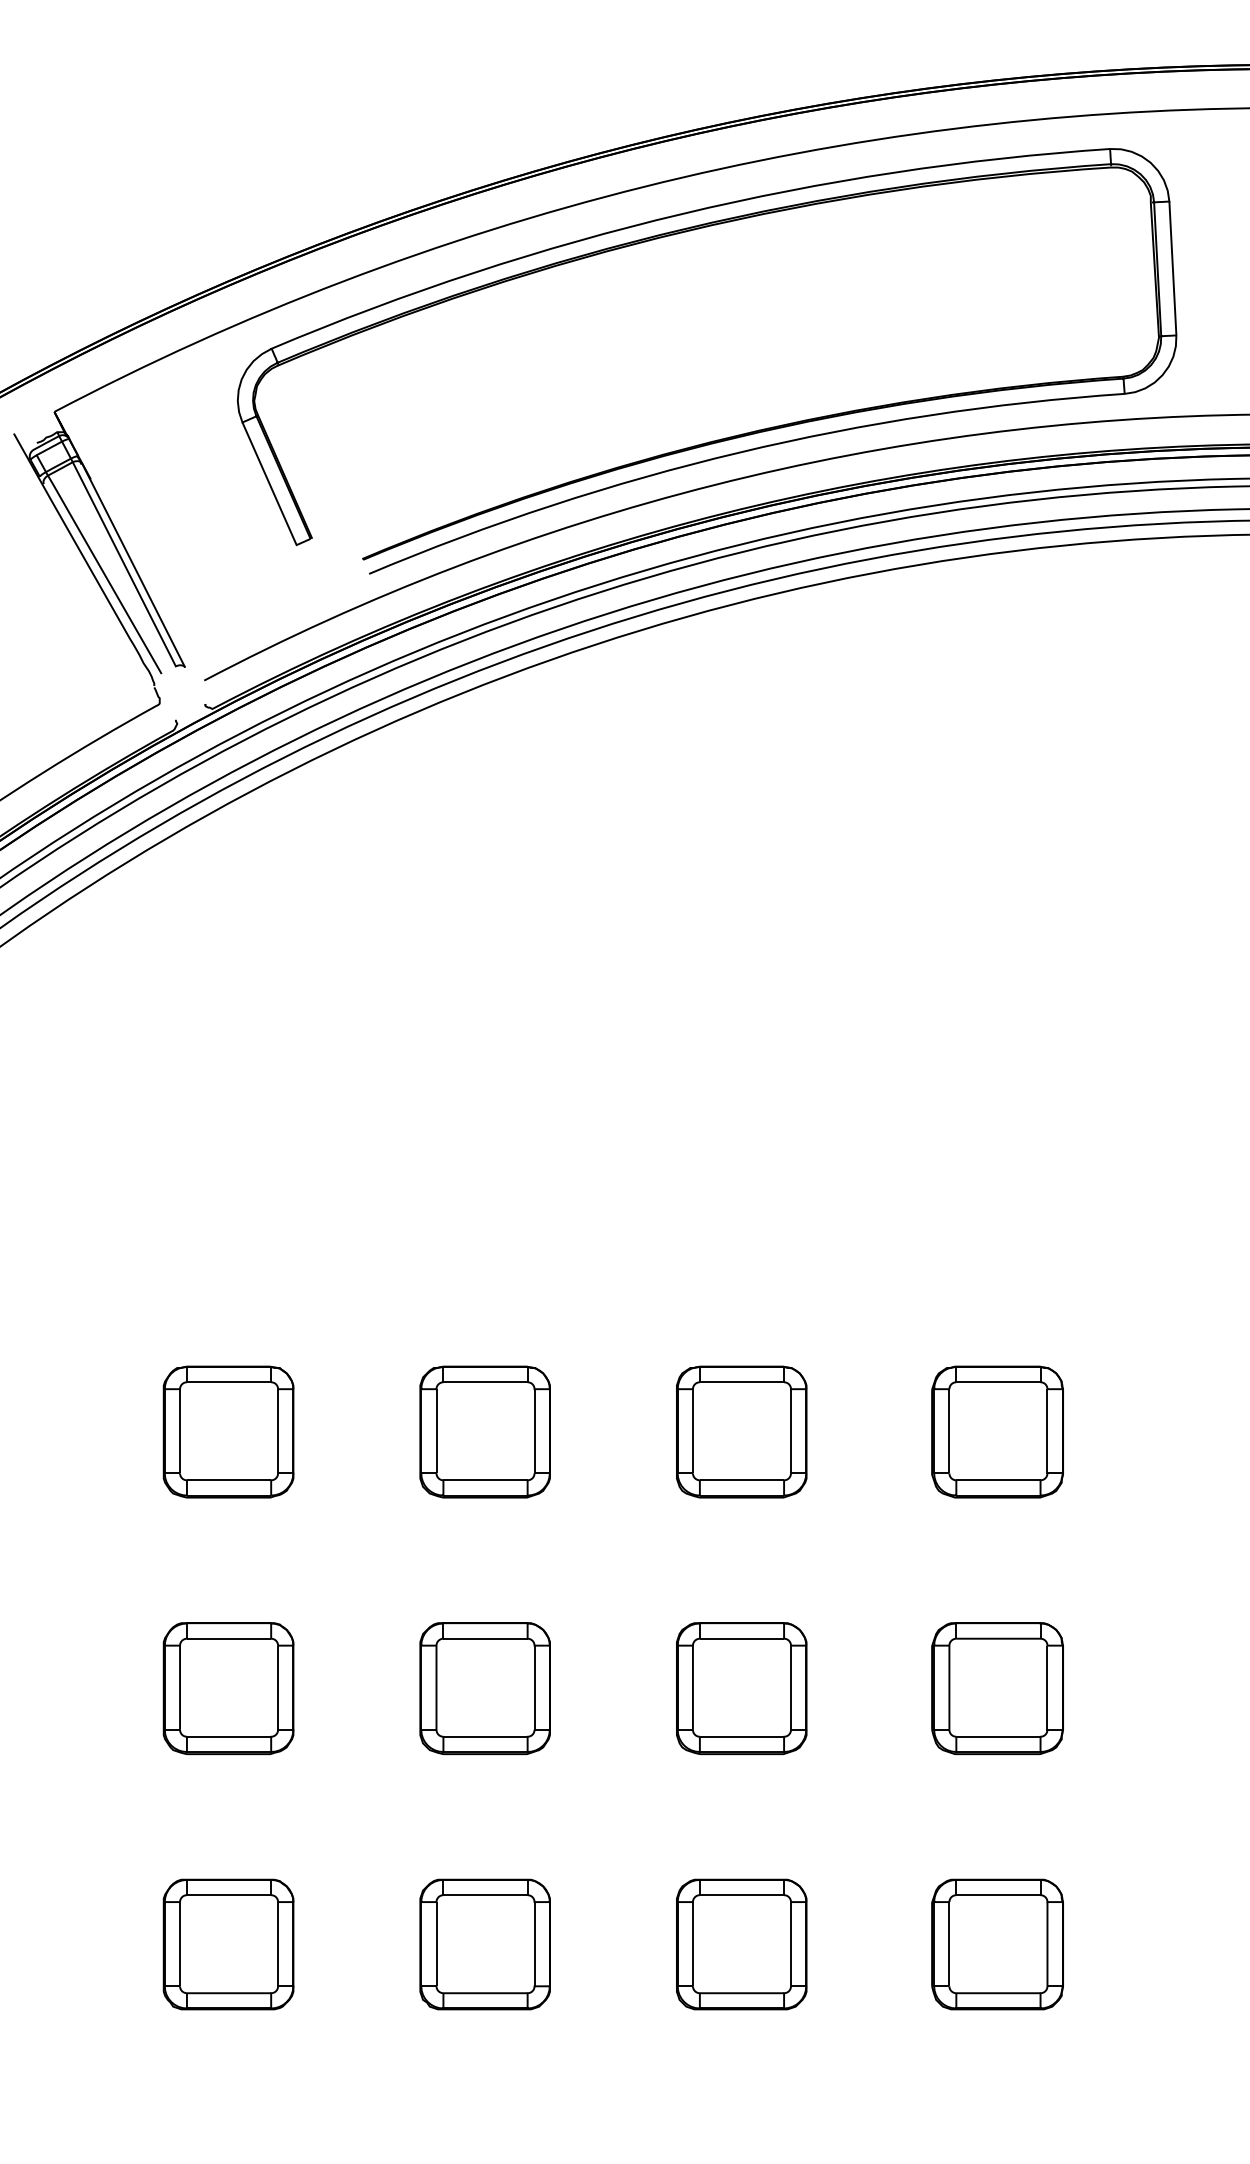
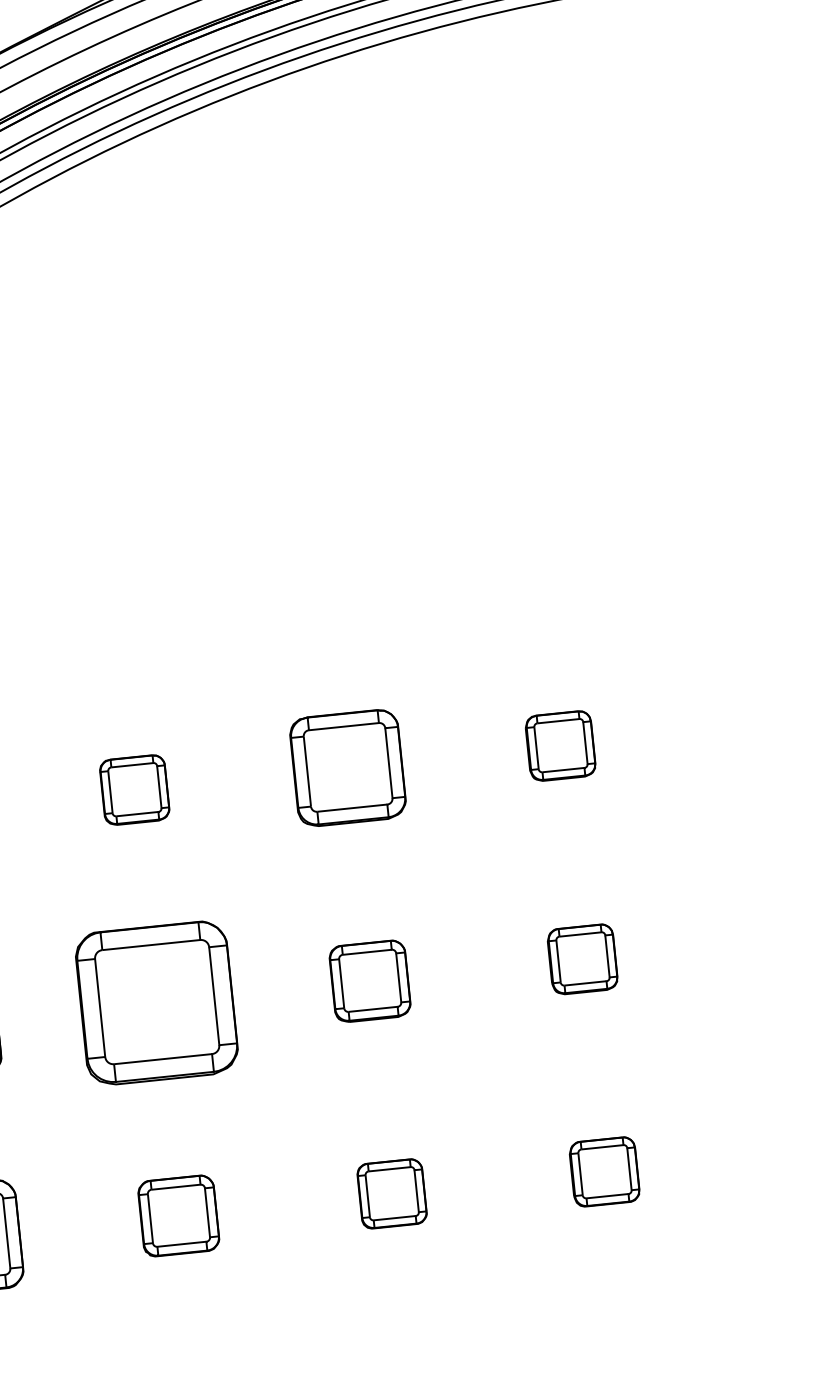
part: (484, 1431) -> (134, 789), size x0.6
part: (997, 1431) -> (560, 745), size x0.6
part: (484, 1688) -> (156, 1003), size x1.4
part: (741, 1688) -> (369, 981), size x0.7
part: (997, 1688) -> (582, 959), size x0.6
part: (484, 1944) -> (178, 1215), size x0.7
part: (741, 1944) -> (391, 1193), size x0.6
part: (997, 1944) -> (604, 1171), size x0.6

